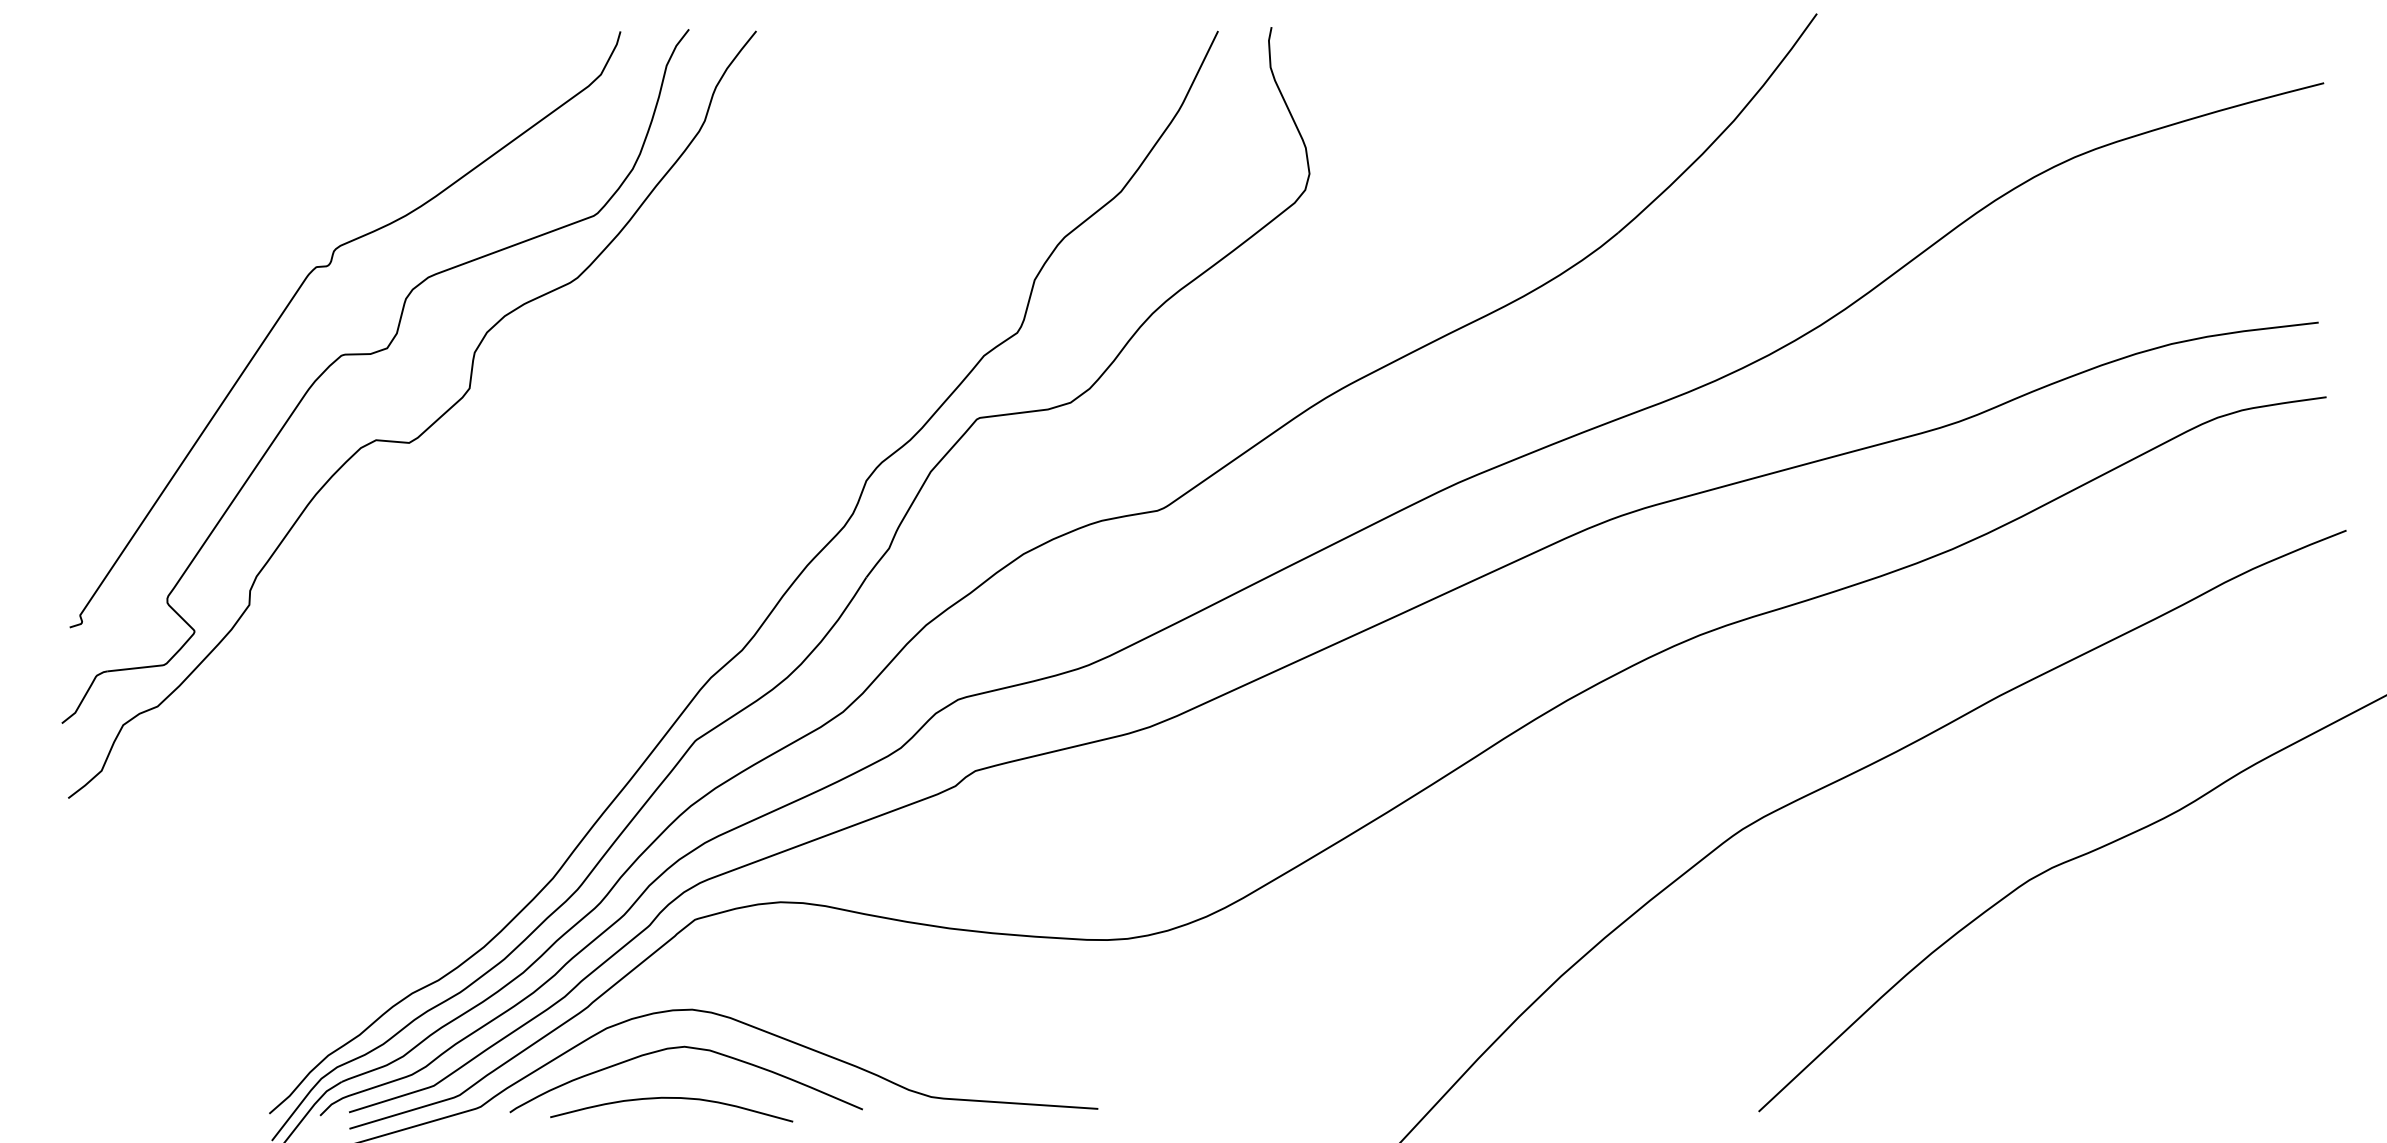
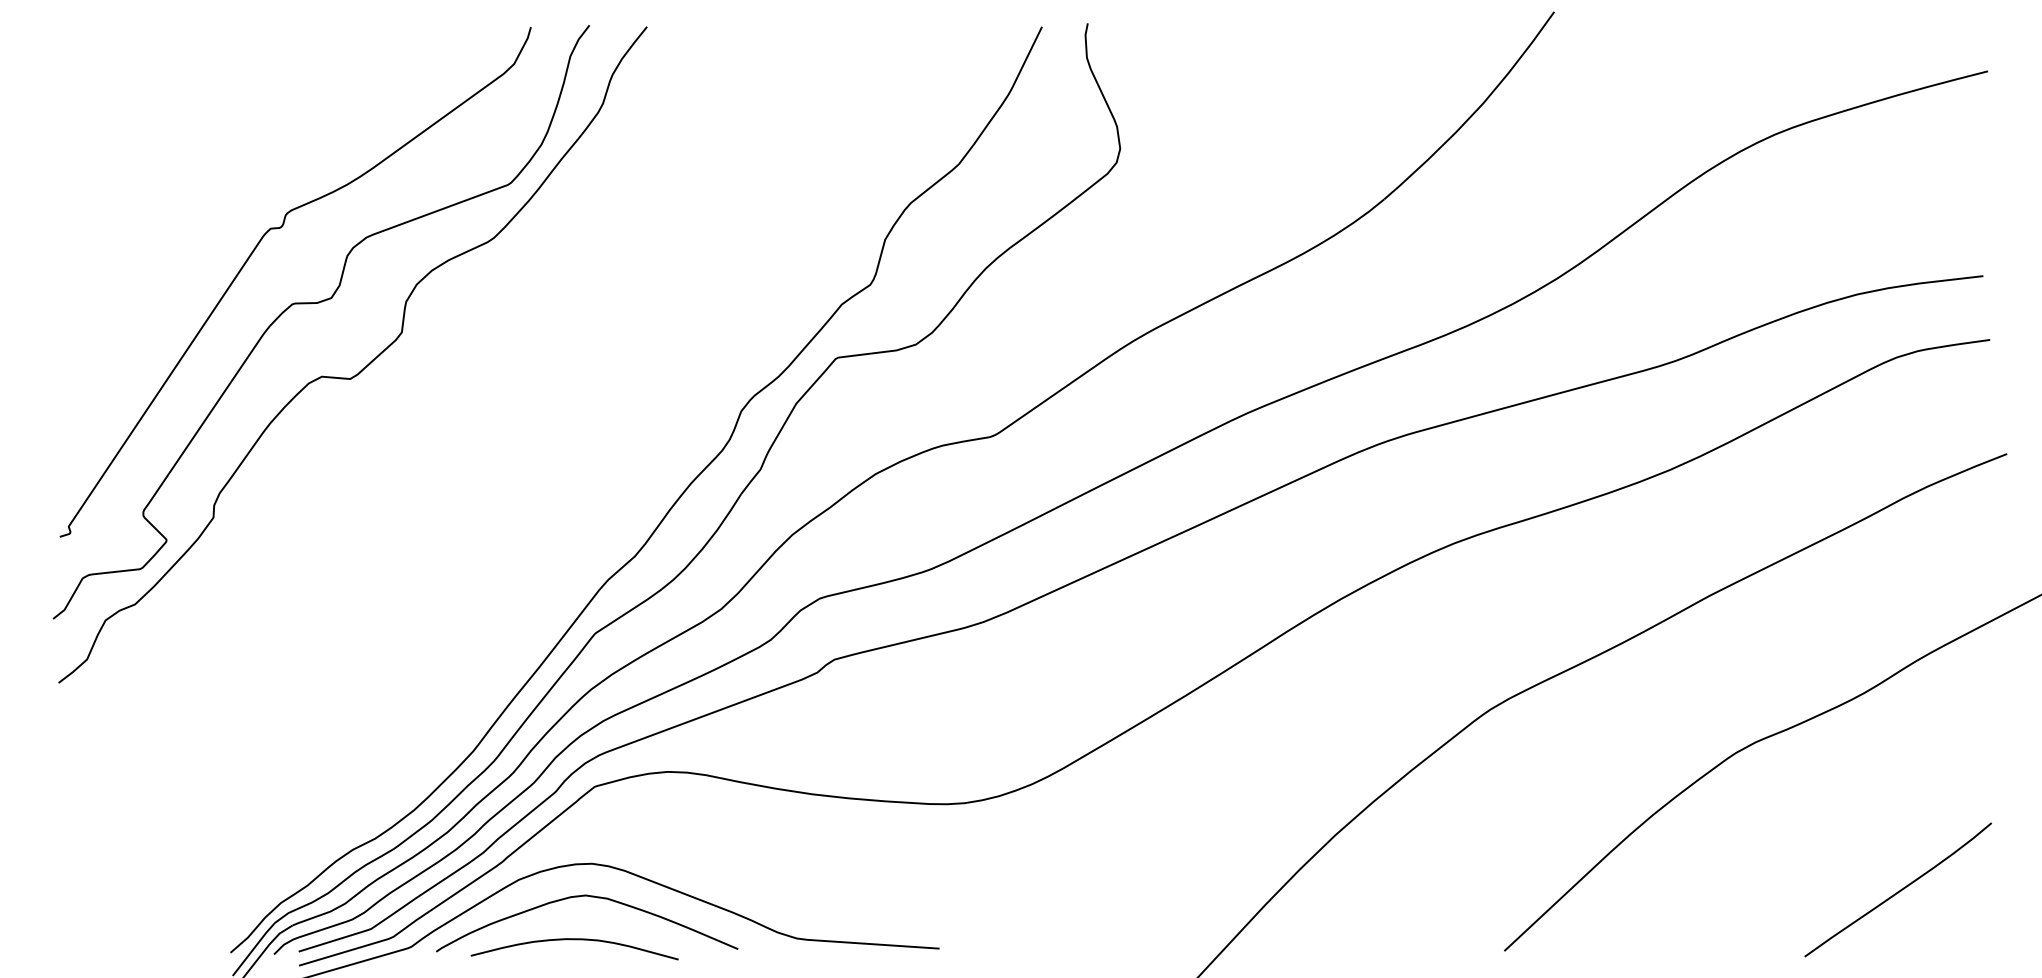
curve: (2219, 1041) -> (1898, 890), added

